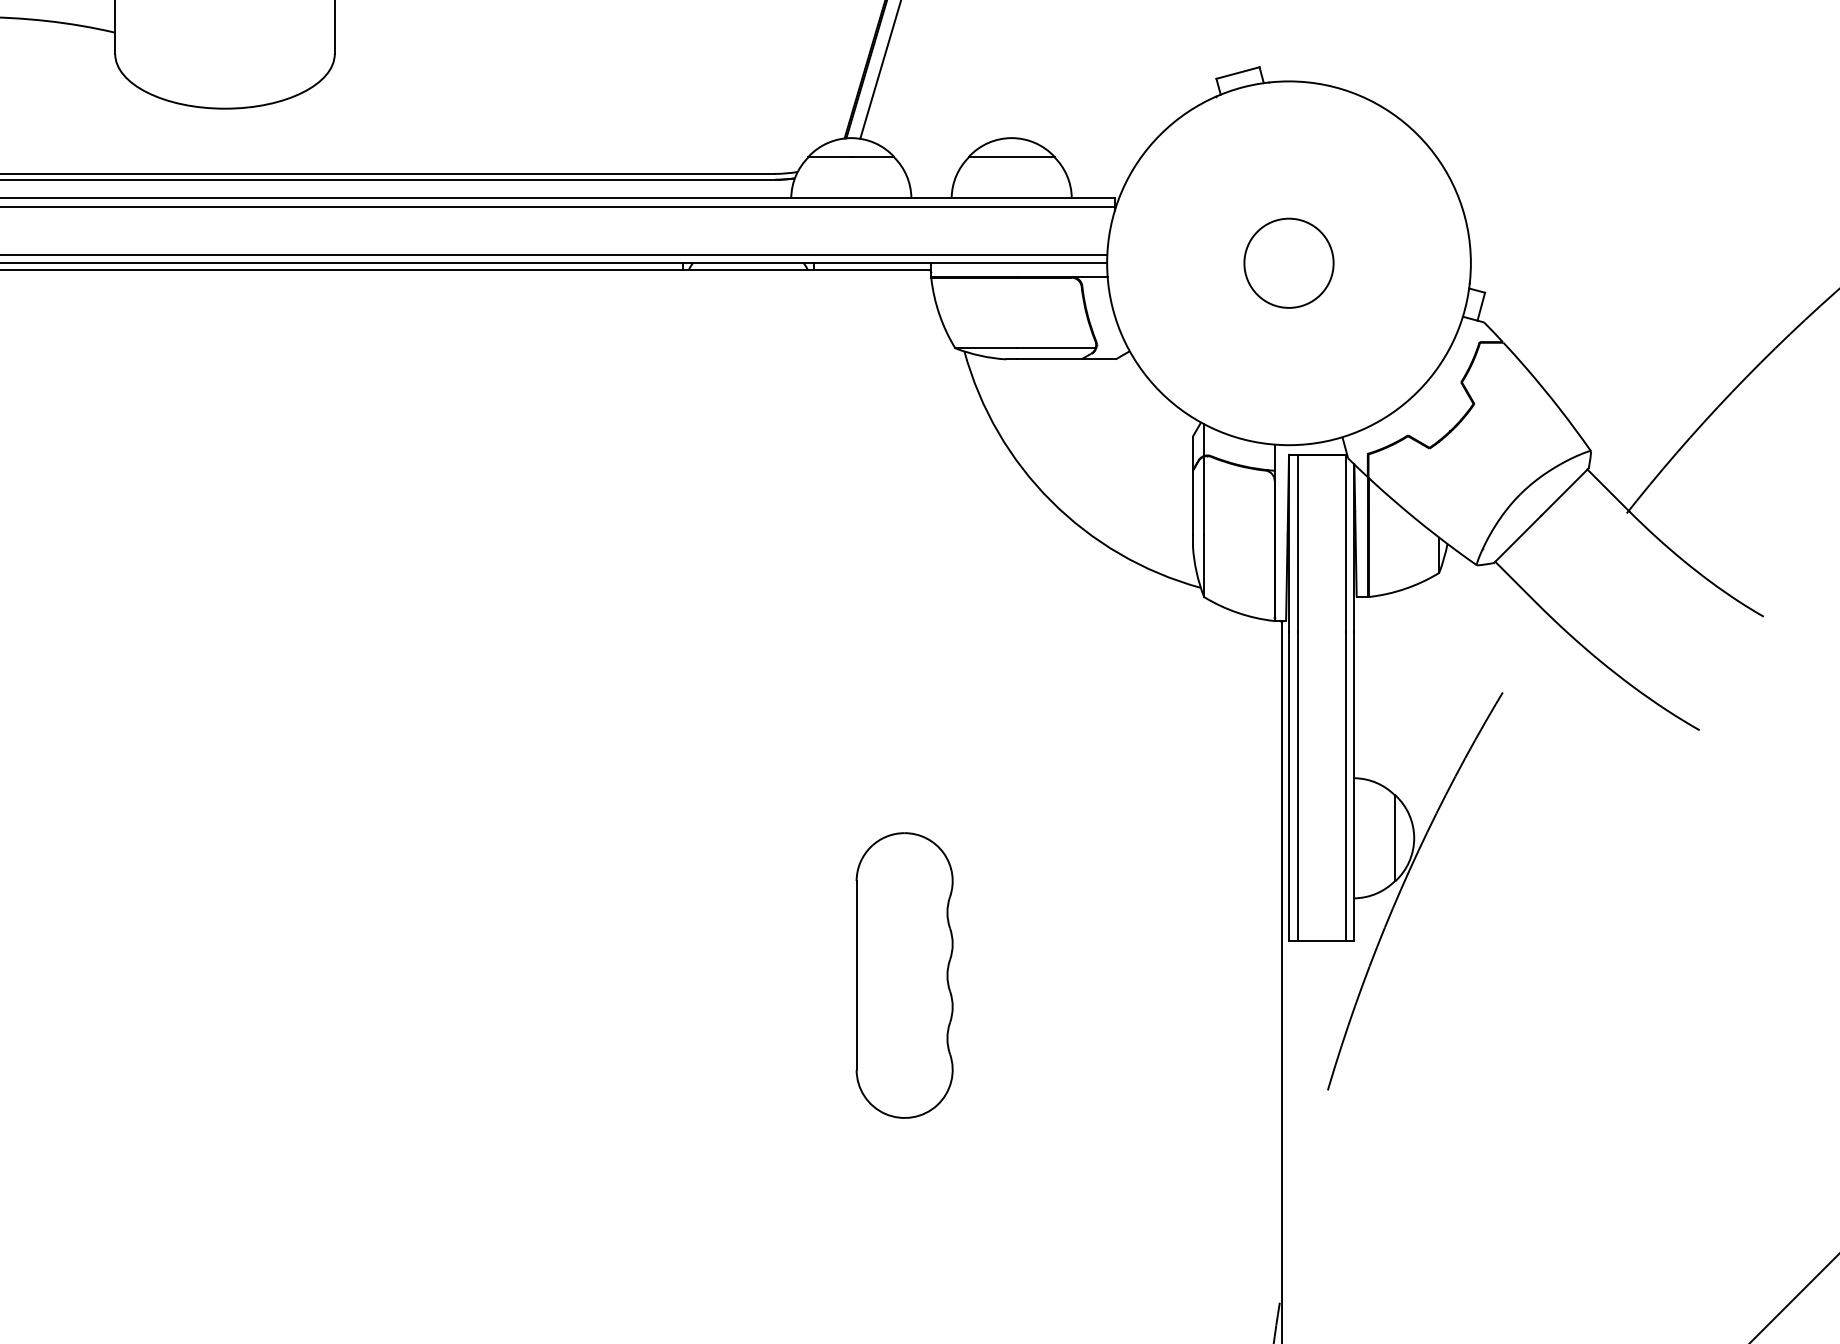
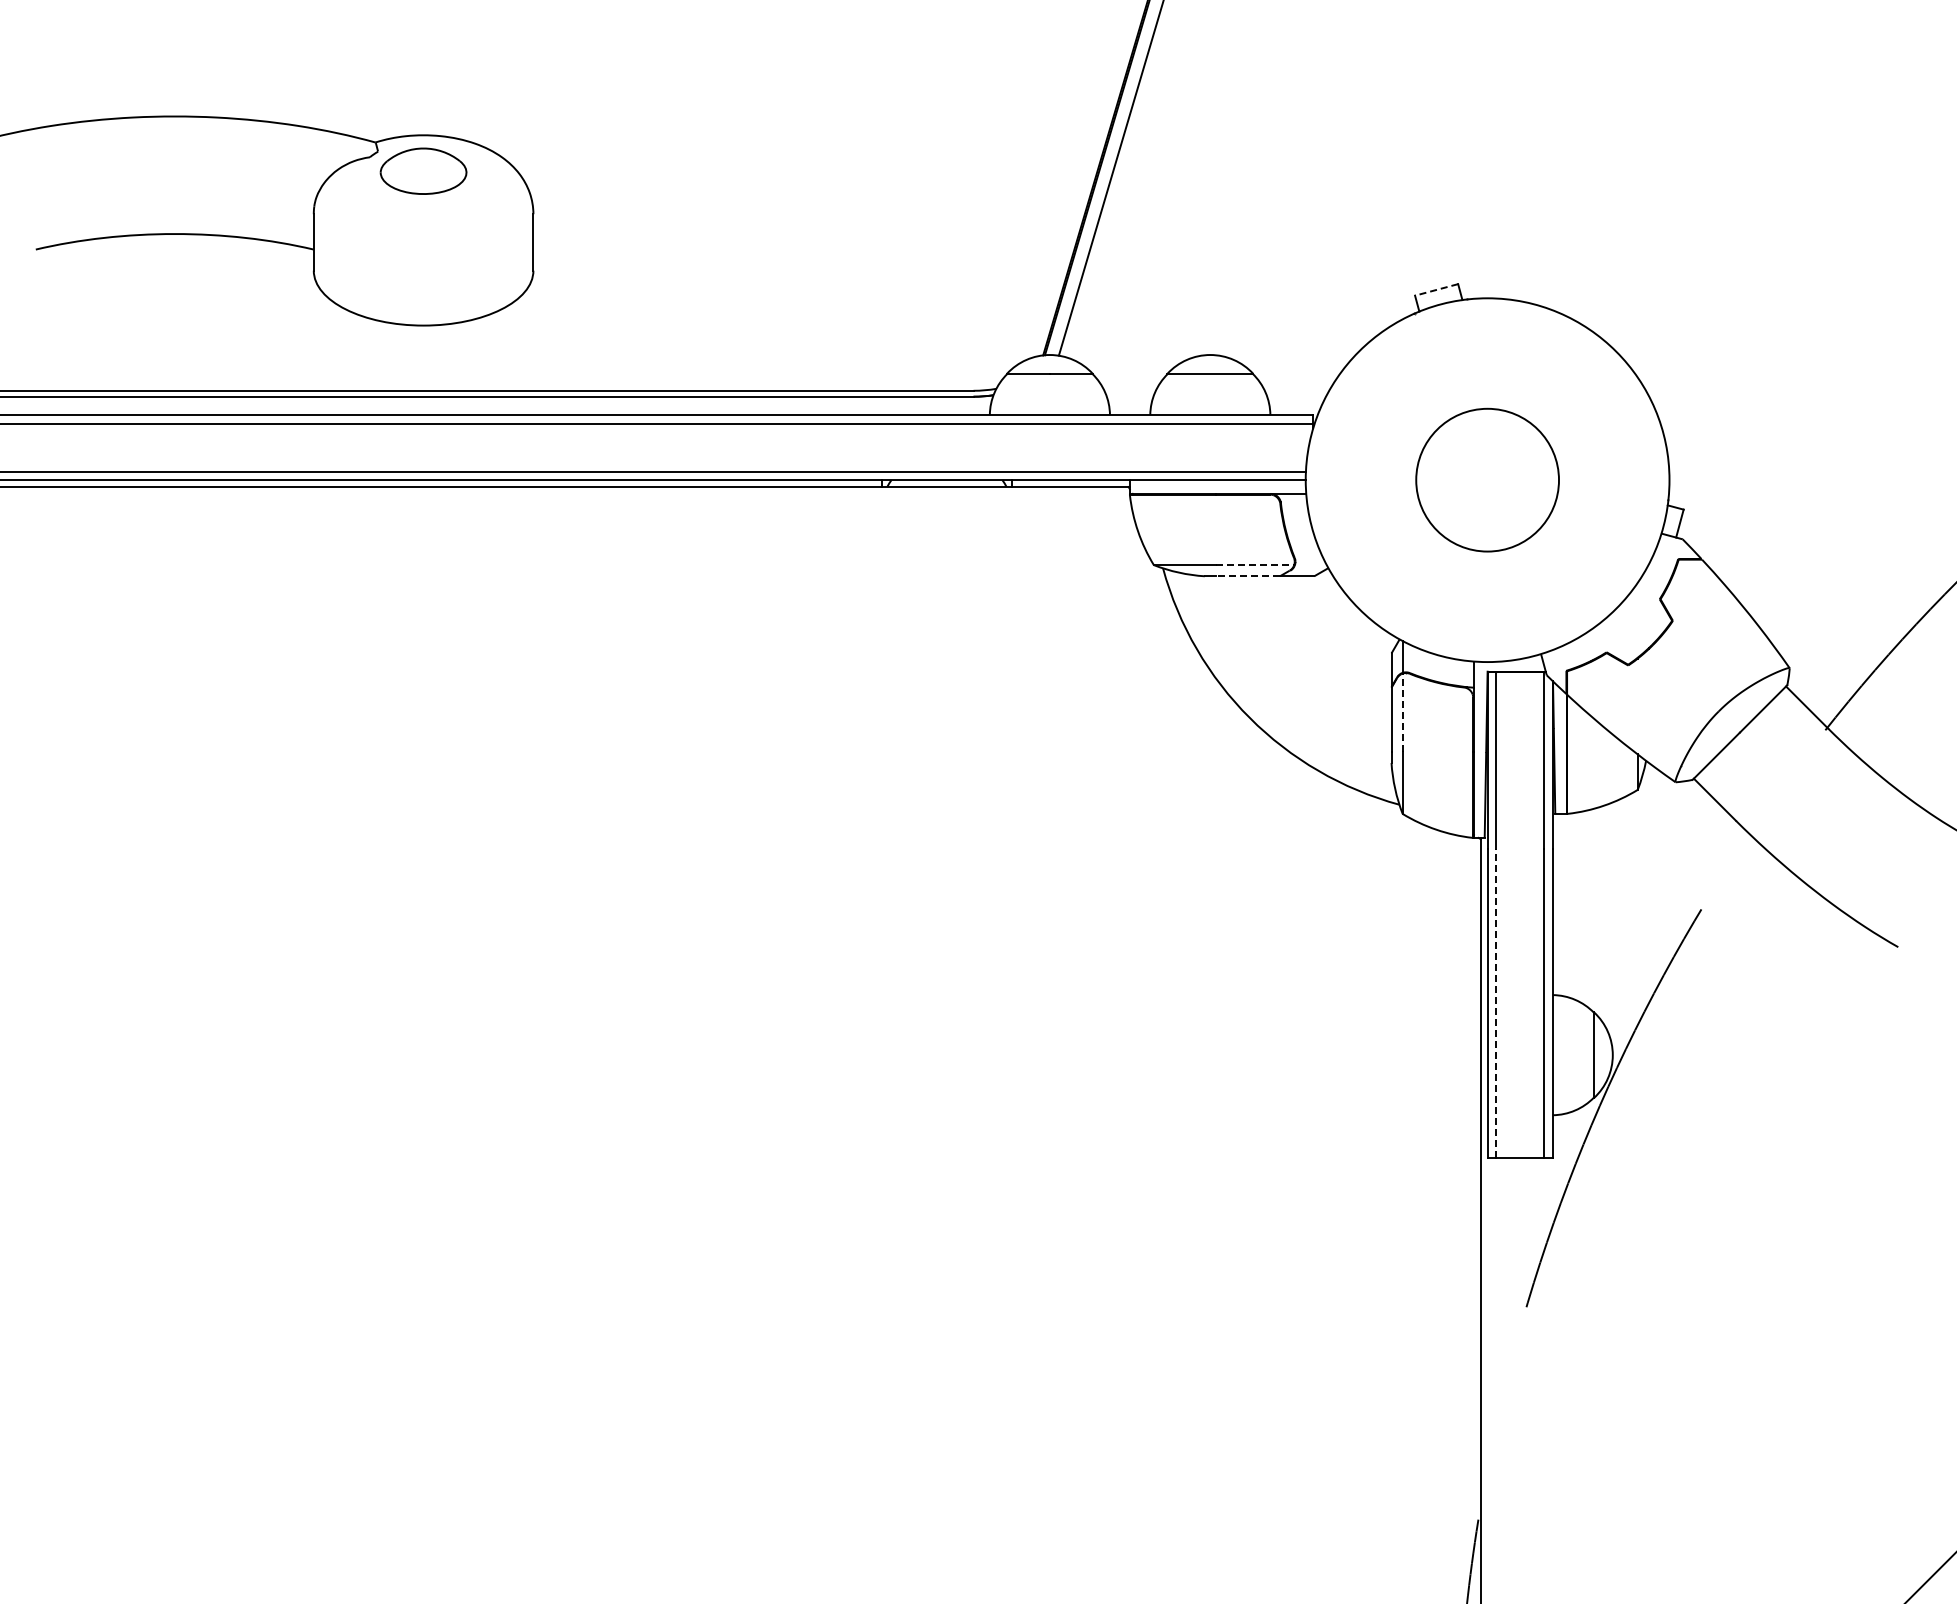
line: (1237, 73) -> (1436, 290), solid -> dashed
circle: (1288, 262) -> (1487, 479), size x1.6
line: (1056, 348) -> (1255, 565), solid -> dashed
line: (1048, 359) -> (1247, 576), solid -> dashed
line: (1203, 495) -> (1402, 712), solid -> dashed
line: (1297, 786) -> (1496, 1003), solid -> dashed
part: (904, 975) -> (1103, 1192), removed

